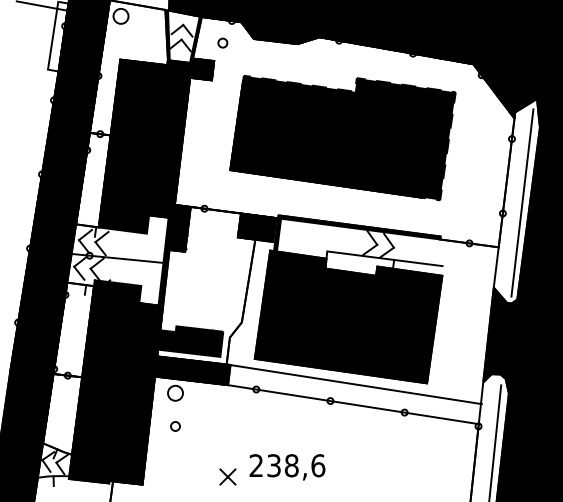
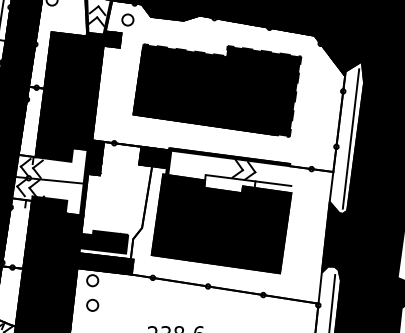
circle: (222, 42) -> (127, 19), size x1.67
line: (356, 384) -> (225, 289), moved
circle: (175, 426) -> (92, 305), size x1.67

